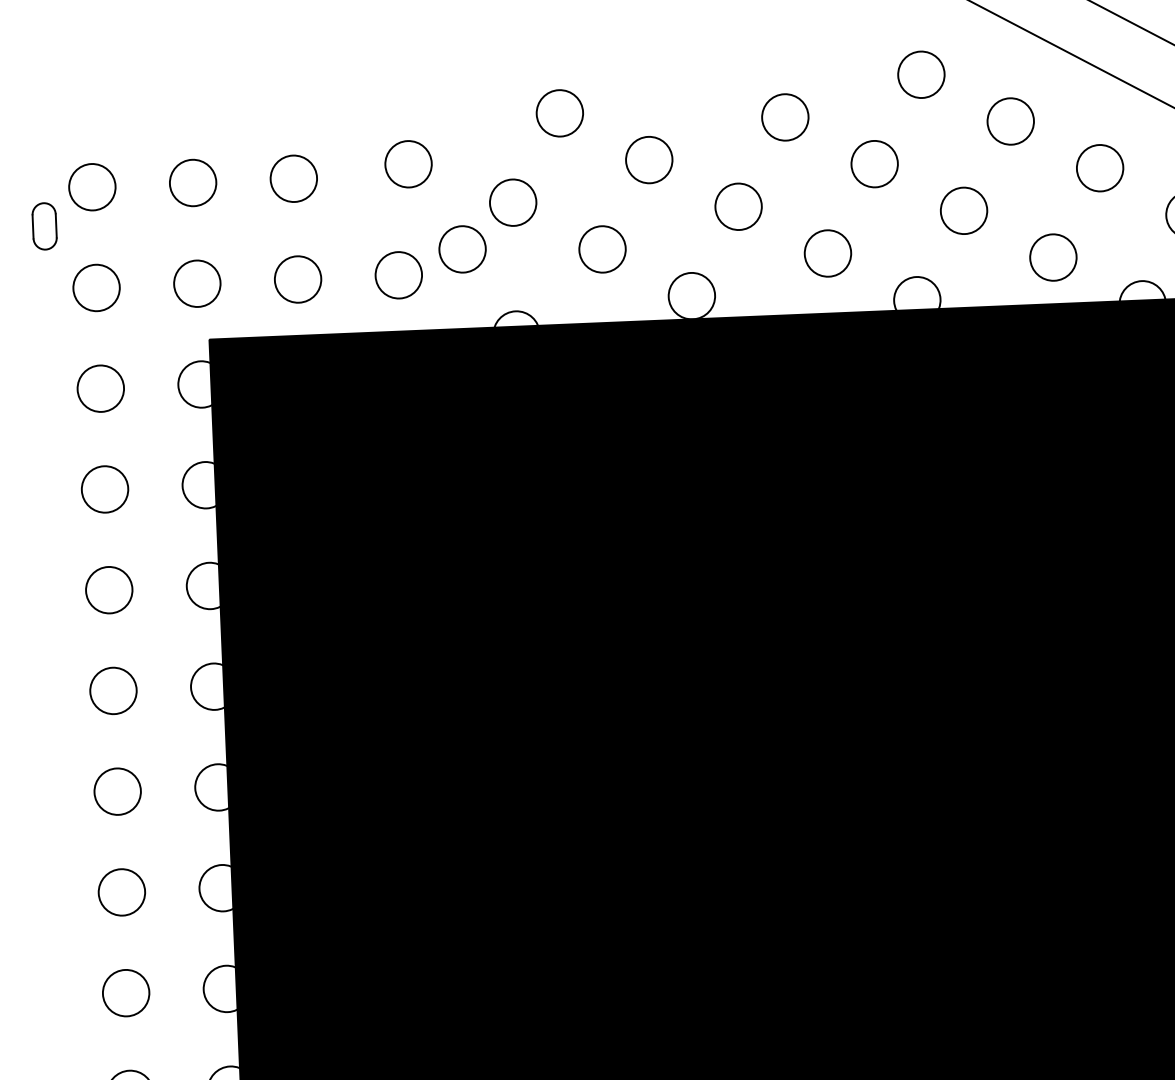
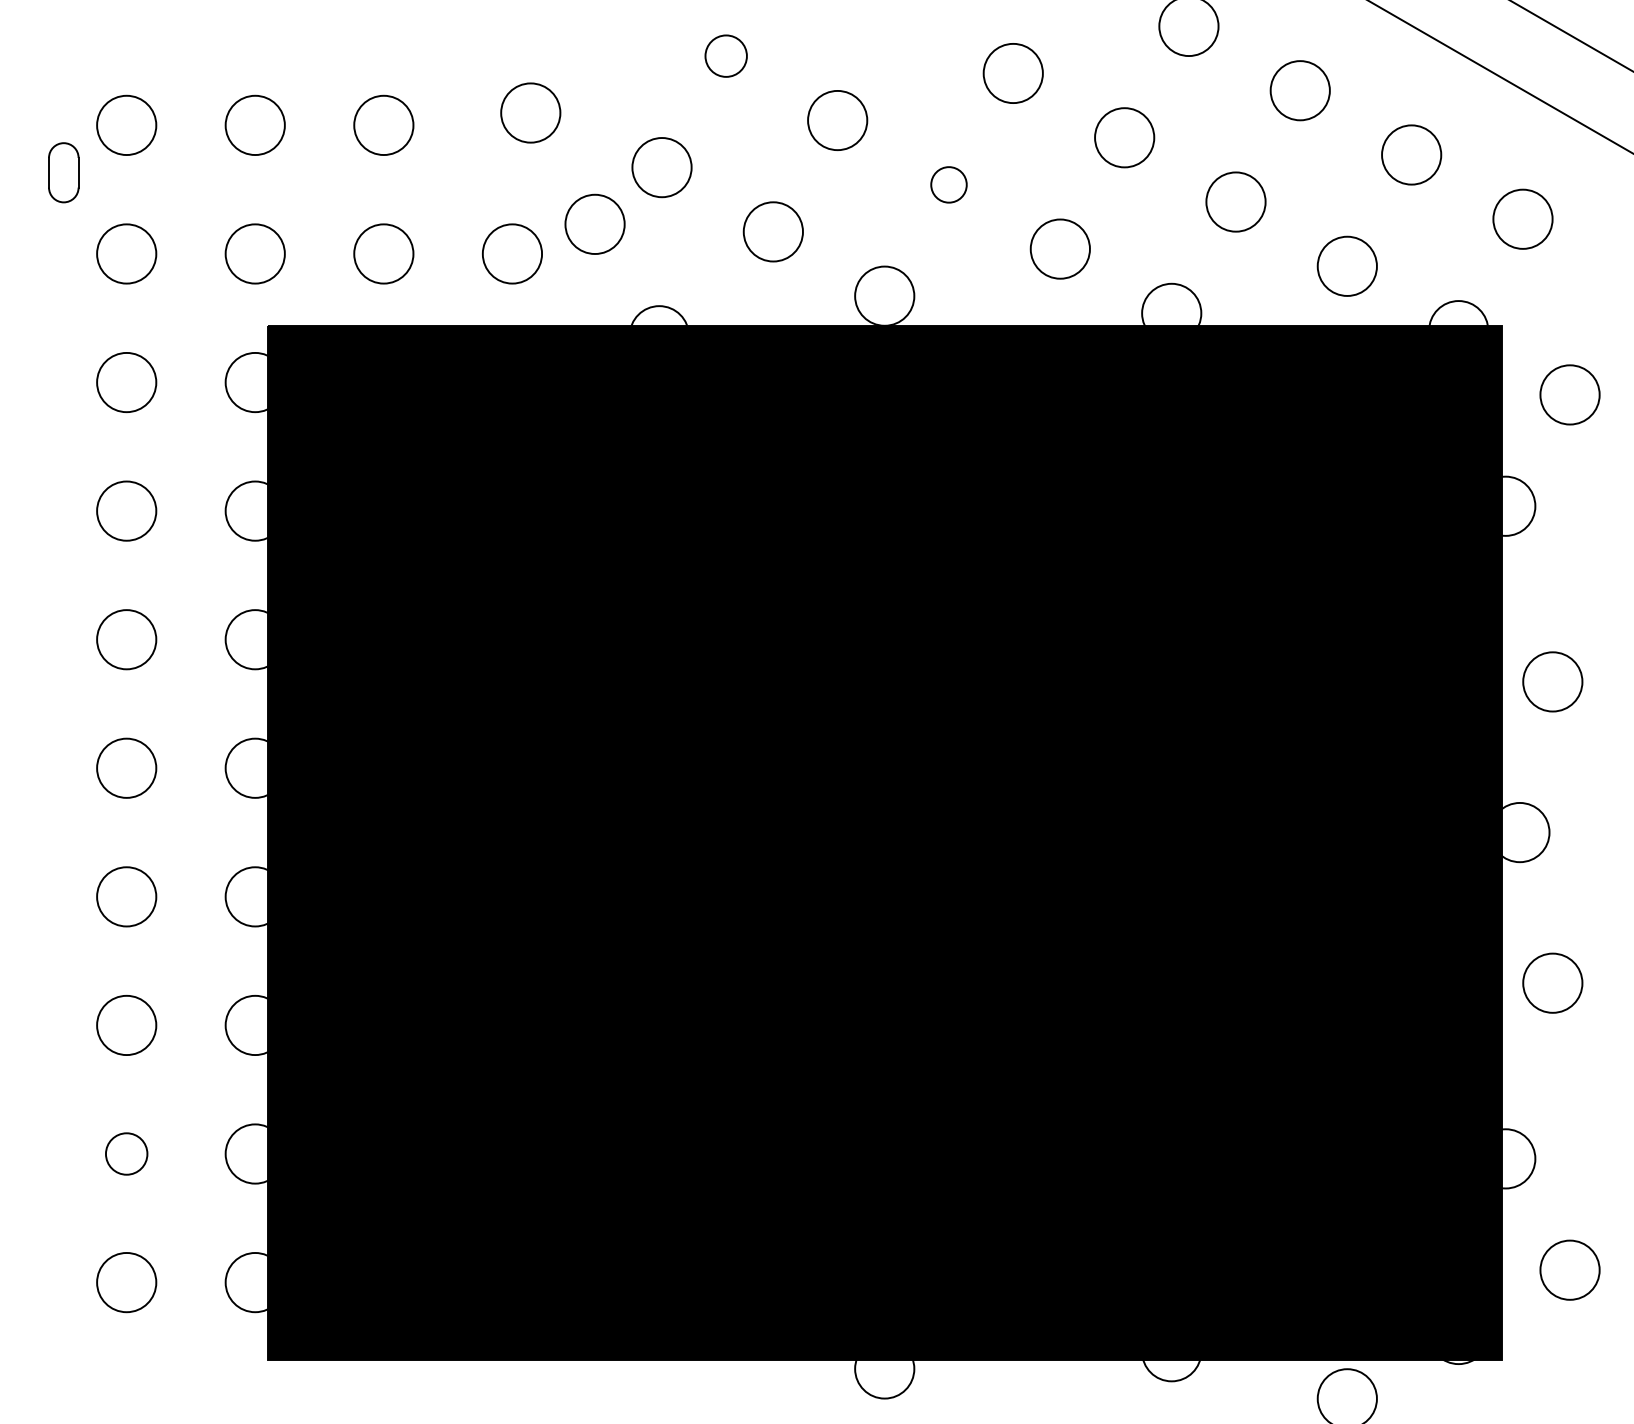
circle: (559, 112) -> (725, 55), size x0.7
circle: (738, 206) -> (948, 184), size x0.6
circle: (125, 992) -> (126, 1153), size x0.7

